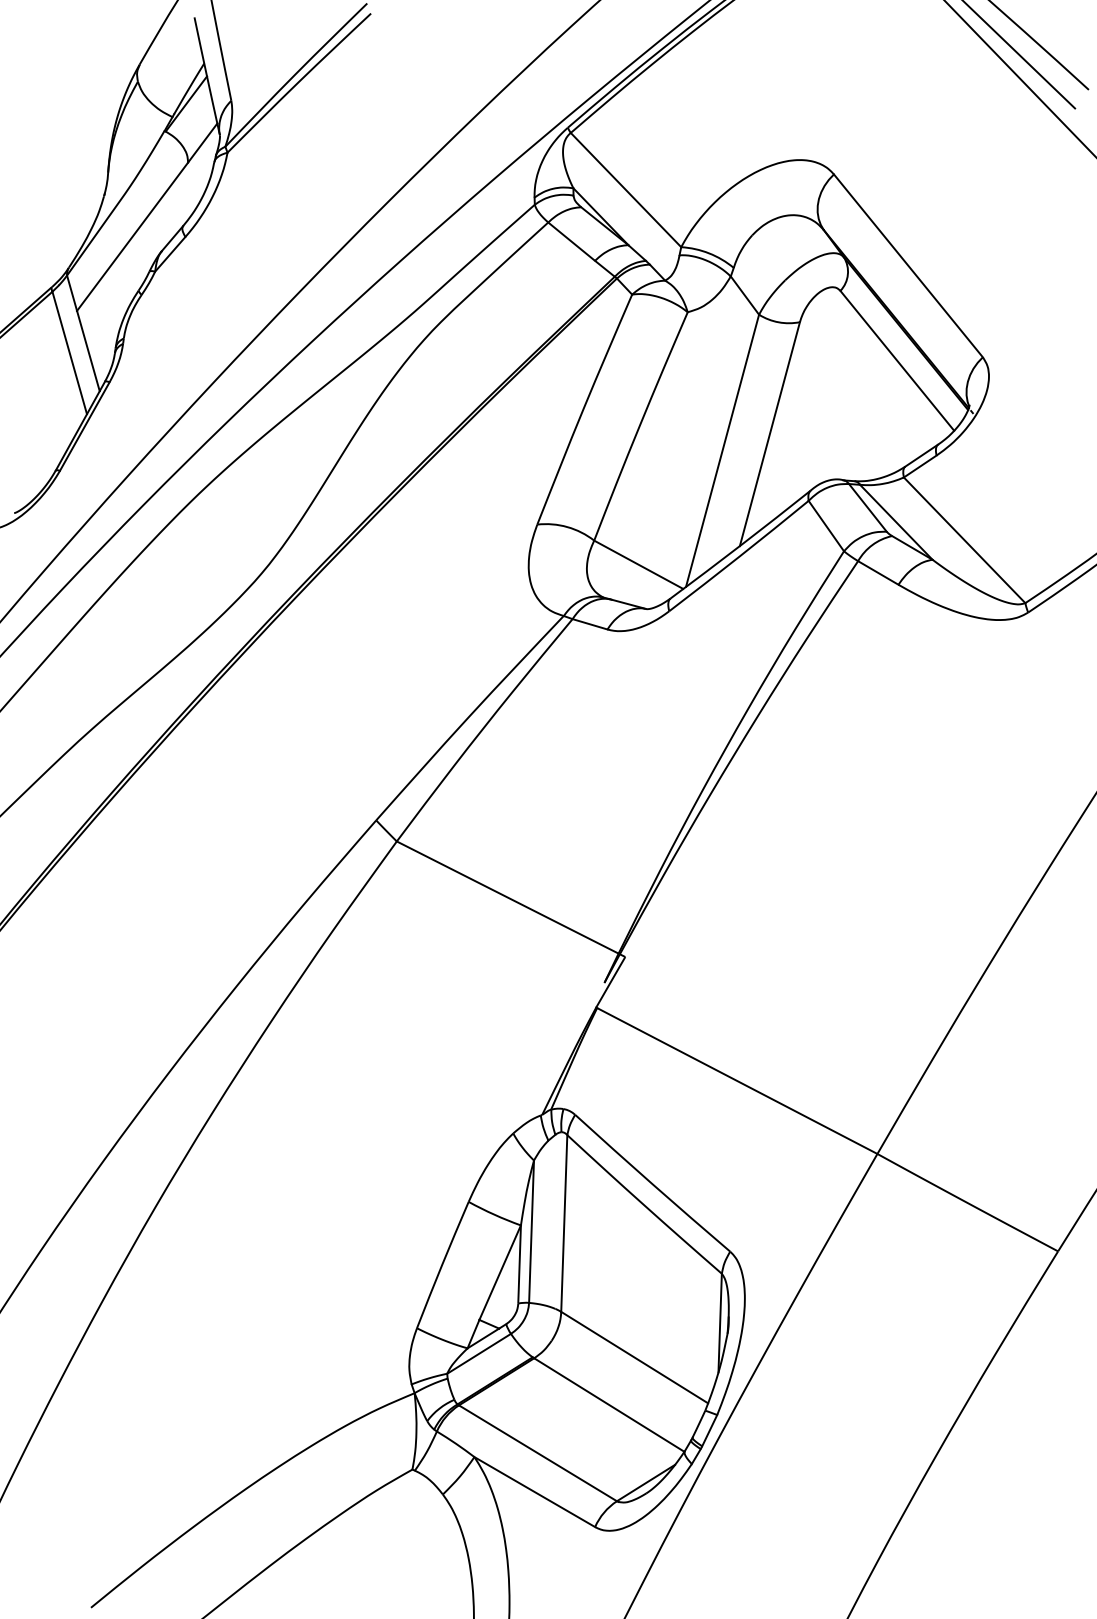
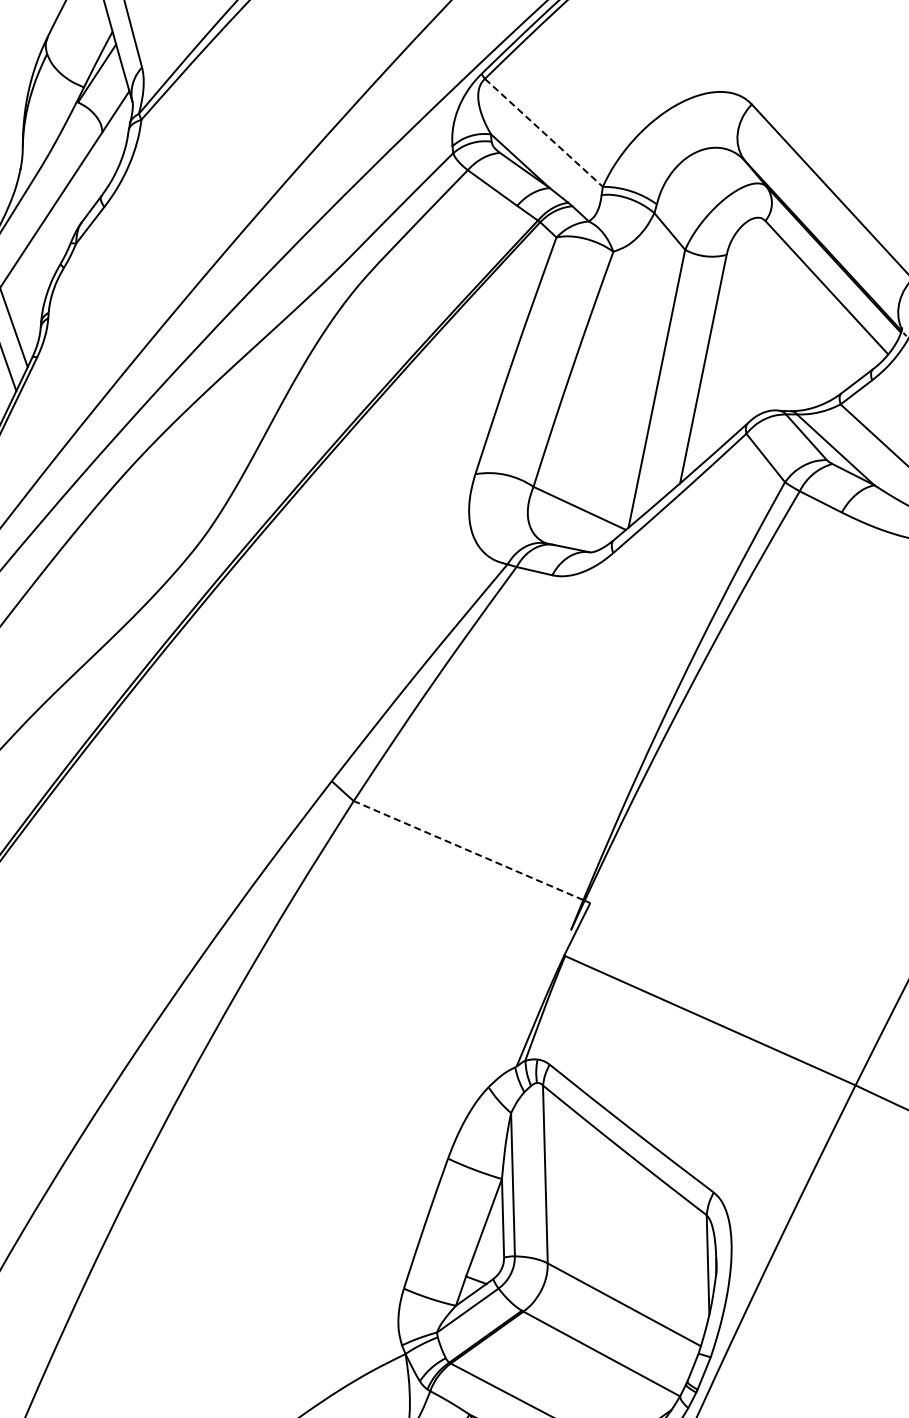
line: (626, 190) -> (544, 133), solid -> dashed
line: (507, 897) -> (468, 850), solid -> dashed

